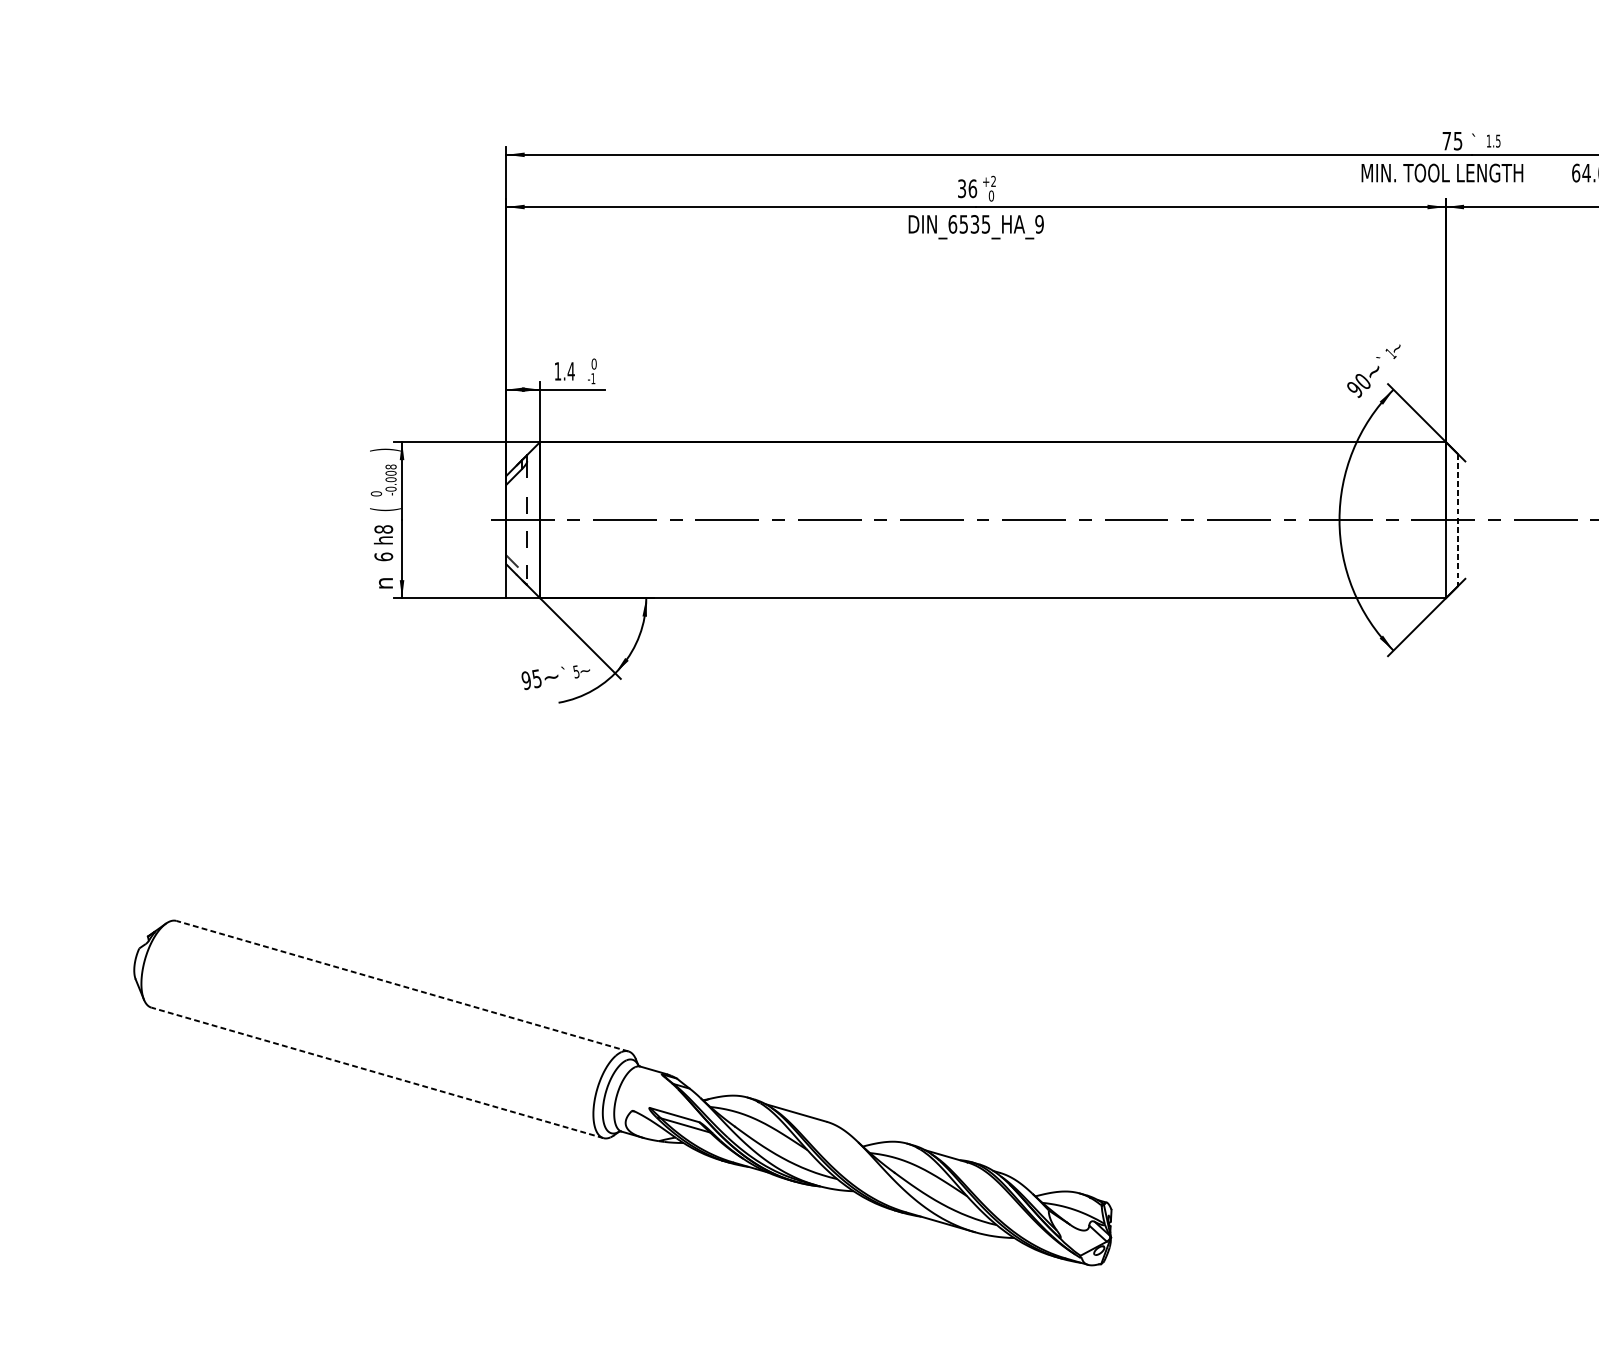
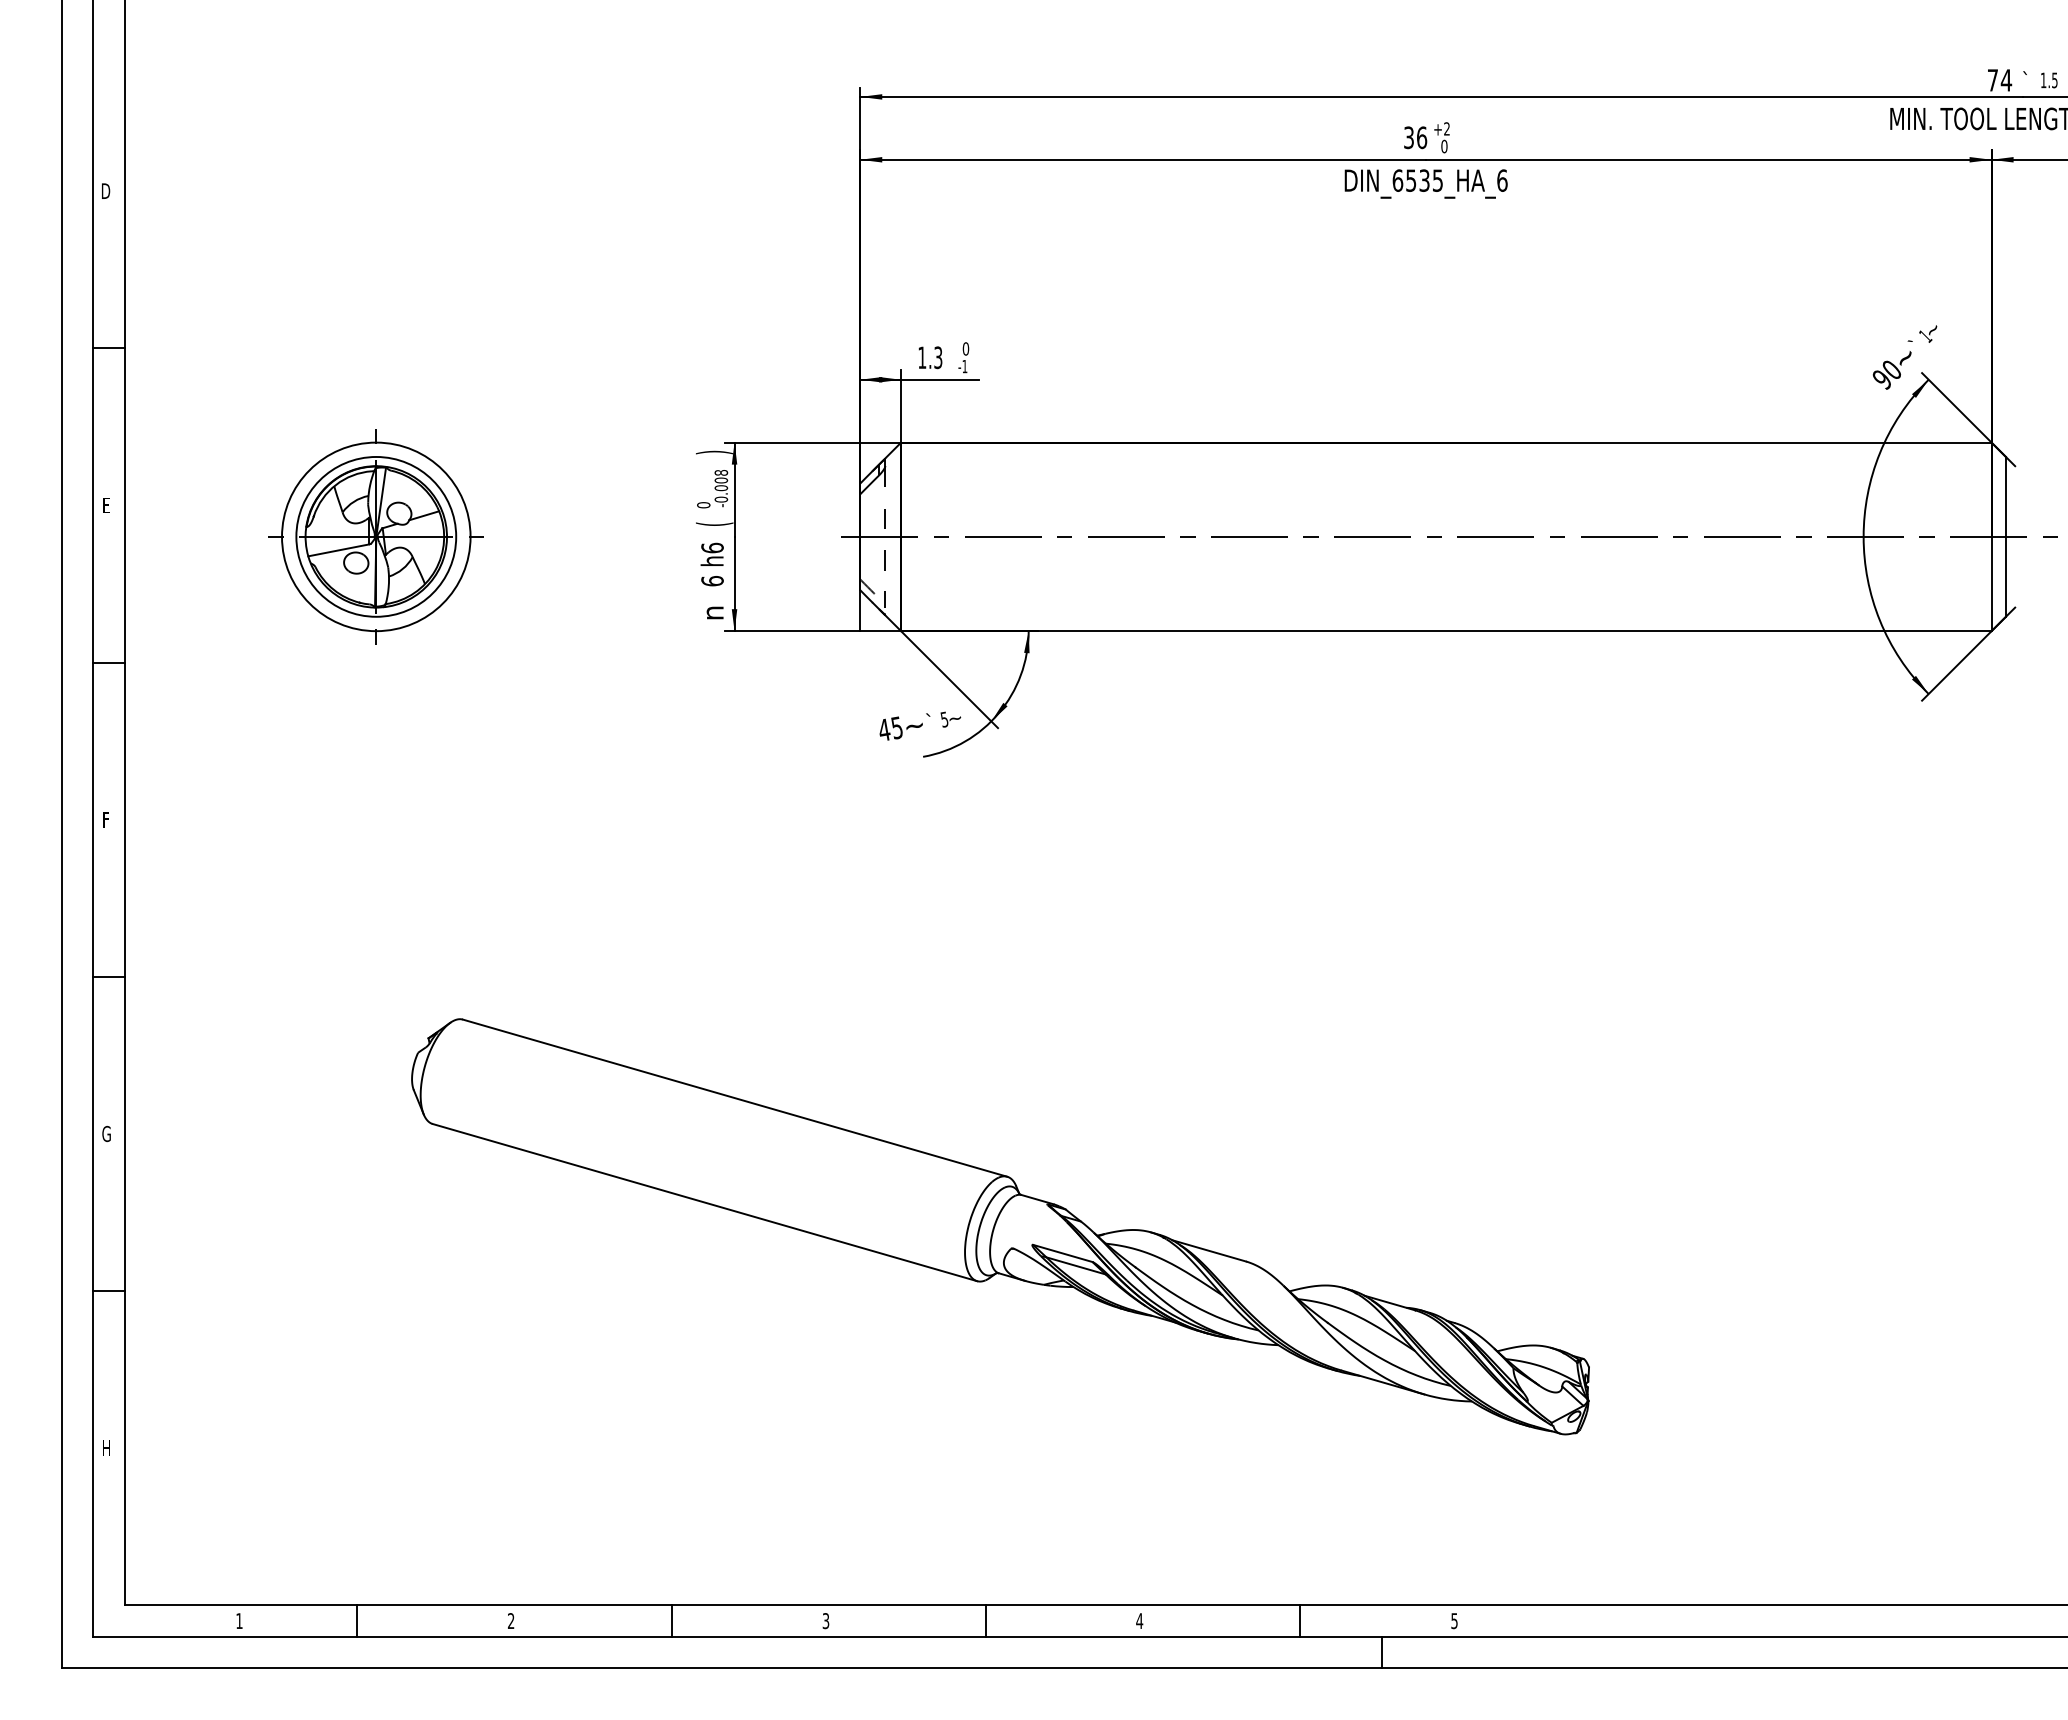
text: (1458, 141) -> (2006, 80), 75 -> 74
text: (1039, 224) -> (1502, 180), DIN_6535_HA_9 -> DIN_6535_HA_6
text: (570, 371) -> (937, 357), 1.4 -> 1.3
part: (103, 519) -> (375, 536), added
line: (1457, 519) -> (2005, 536), dashed -> solid
text: (383, 528) -> (712, 547), h8 -> h6
text: (526, 680) -> (884, 729), 95 -> 45
line: (402, 986) -> (734, 1098), dashed -> solid
line: (377, 1072) -> (704, 1202), dashed -> solid

